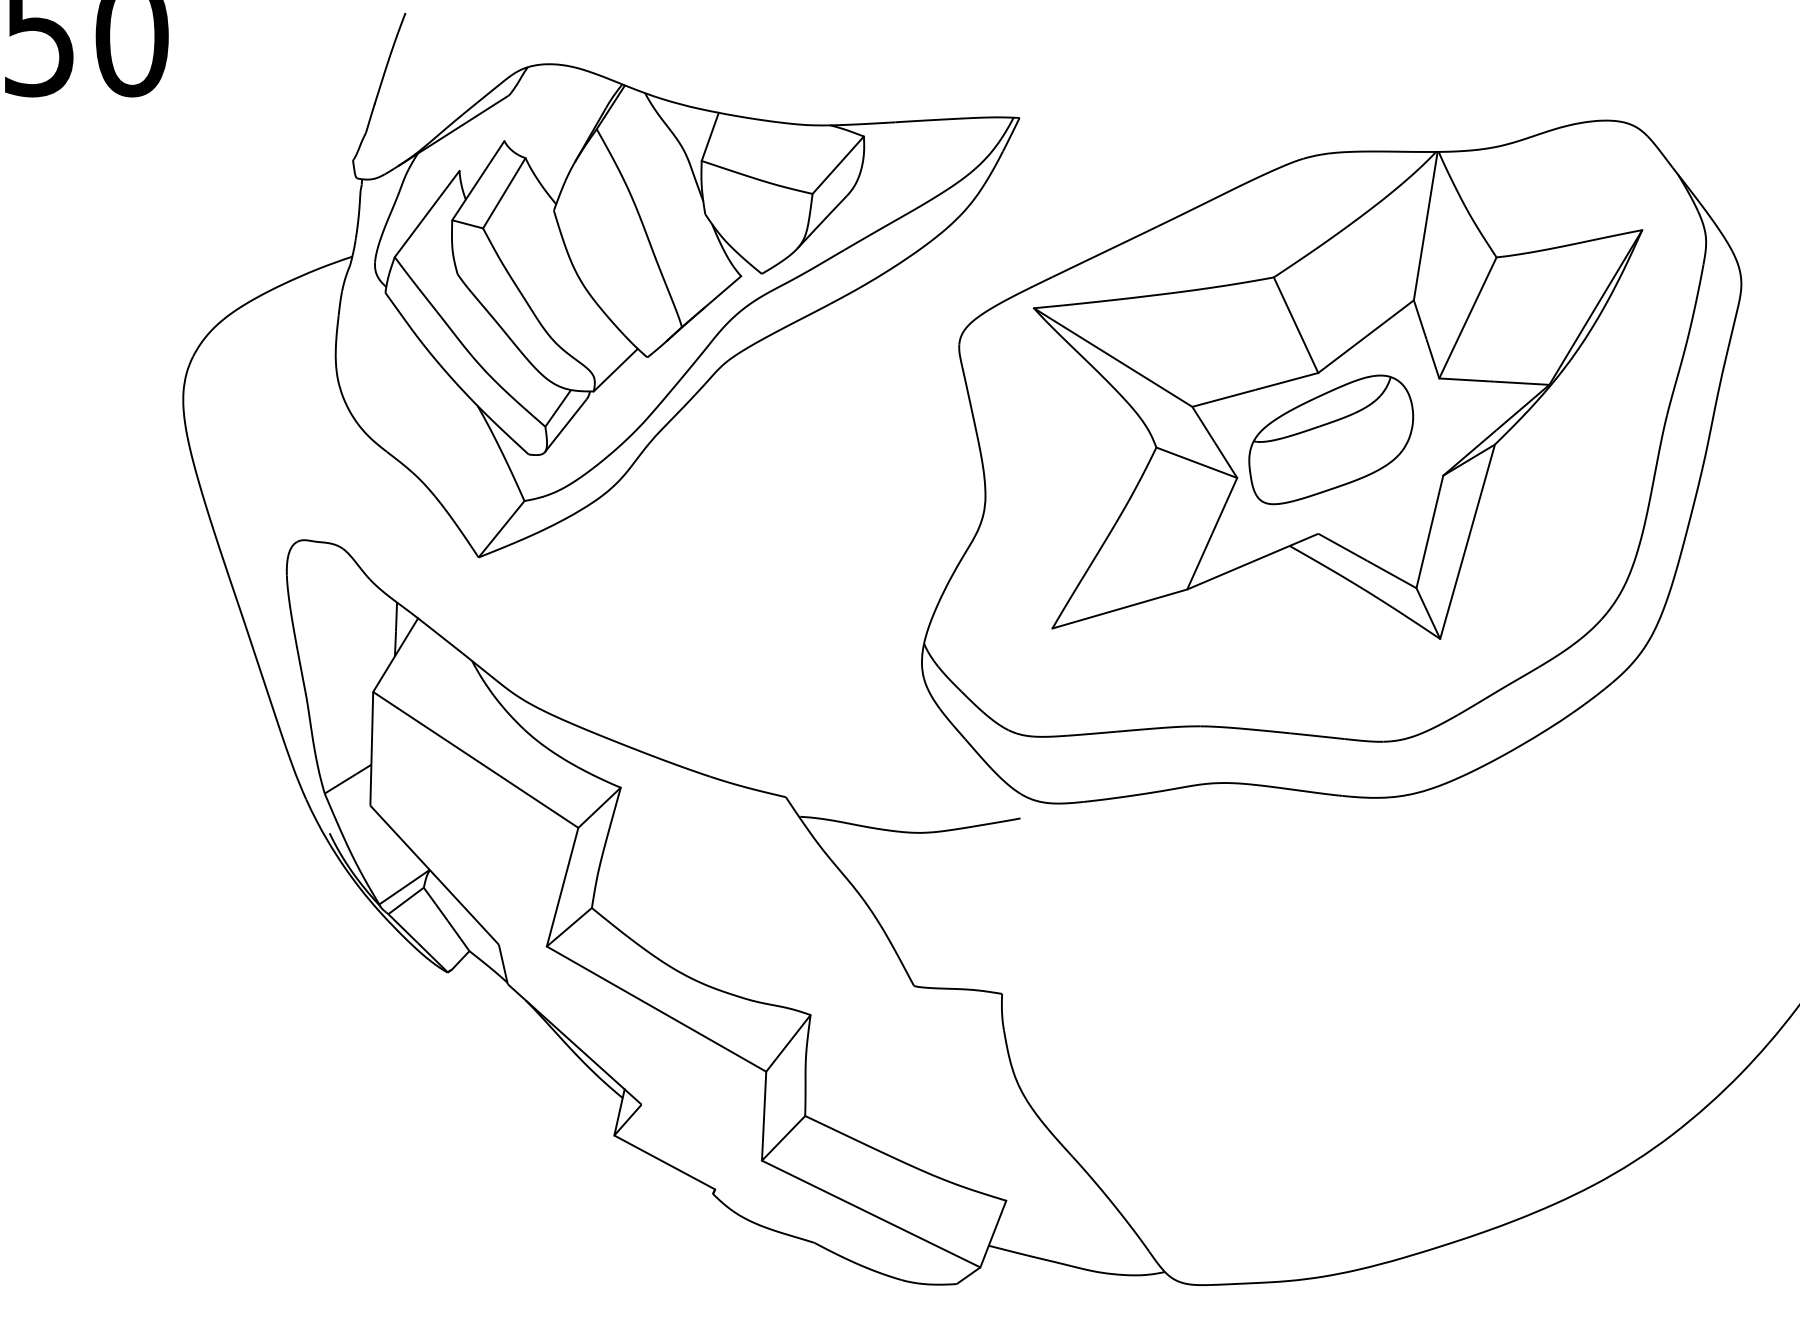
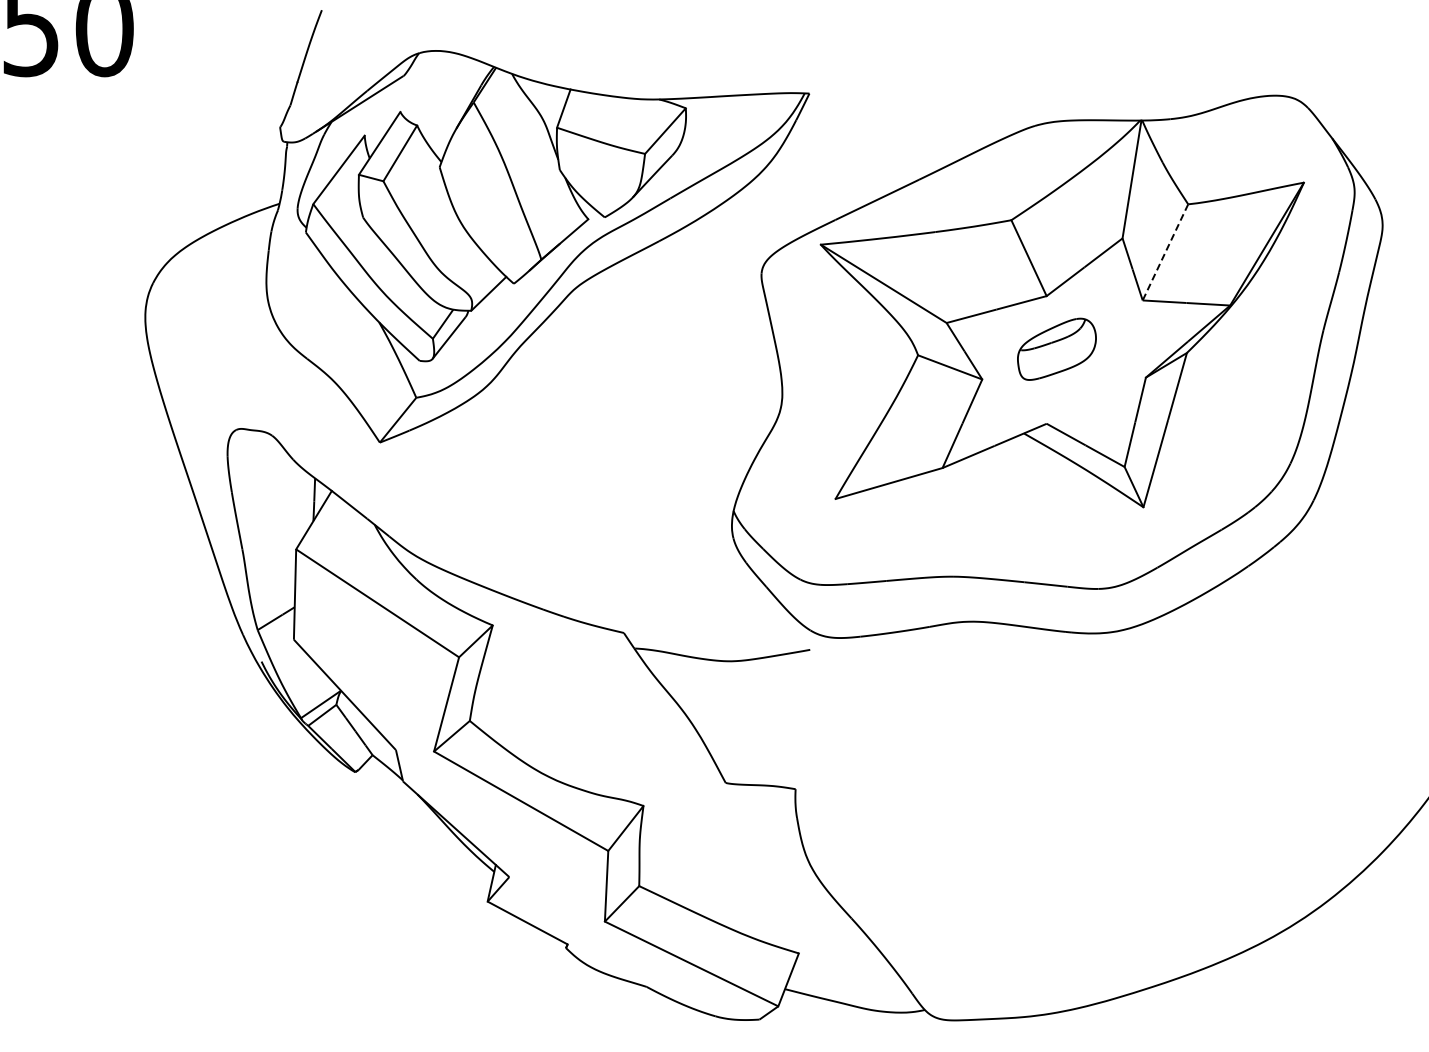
line: (1467, 318) -> (1165, 252), solid -> dashed
part: (1330, 440) -> (1056, 349), size x0.6

